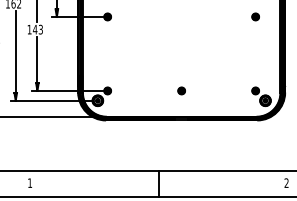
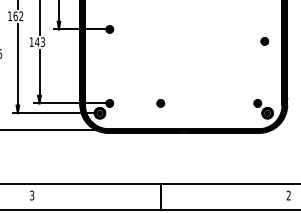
part: (255, 17) -> (264, 41), moved
part: (181, 91) -> (160, 103), moved
text: (30, 183) -> (32, 195), 1 -> 3

